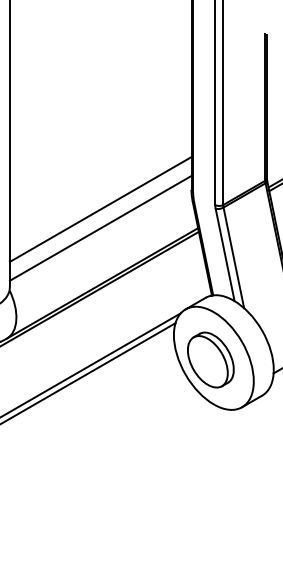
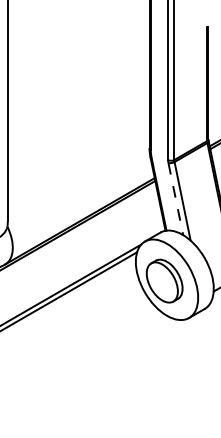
line: (100, 209) -> (78, 163), removed
line: (100, 228) -> (78, 178), removed
line: (224, 255) -> (175, 199), solid -> dashed

